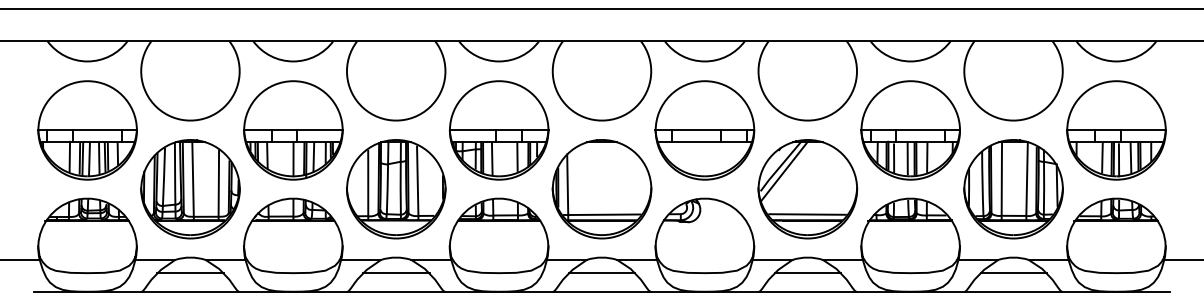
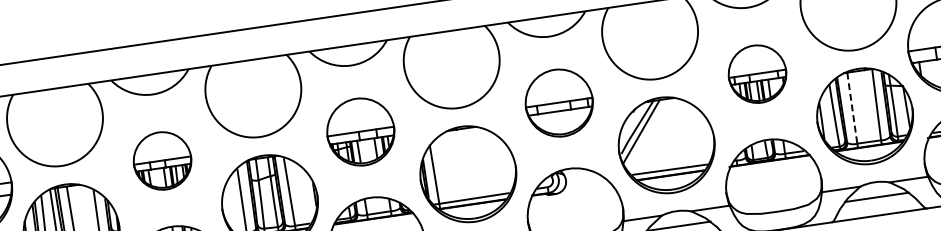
part: (293, 130) -> (162, 161), size x0.6
part: (498, 130) -> (360, 132), size x0.7
part: (704, 130) -> (558, 103), size x0.7
part: (910, 130) -> (757, 74), size x0.6
line: (1001, 178) -> (851, 107), solid -> dashed

